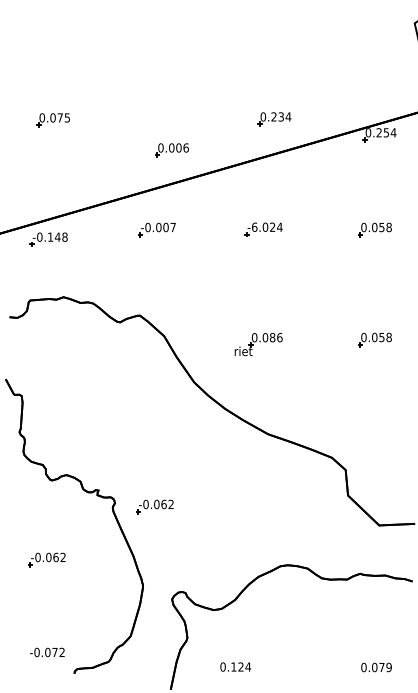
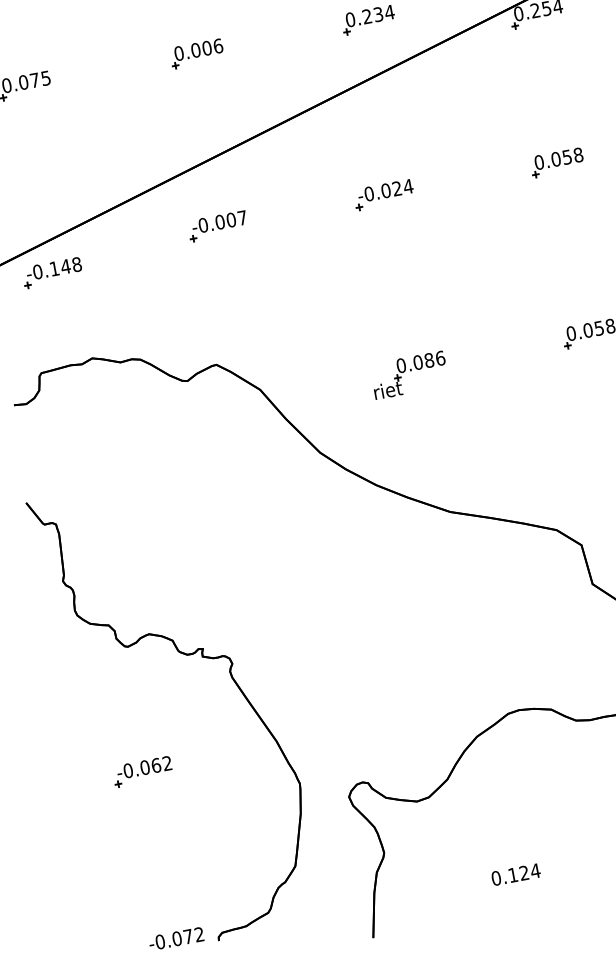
part: (171, 150) -> (196, 54), moved
text: (254, 226) -> (368, 192), -6.024 -> -0.024
part: (154, 506) -> (294, 657), removed
text: (47, 652) -> (176, 938), moved
text: (235, 666) -> (515, 873), moved

